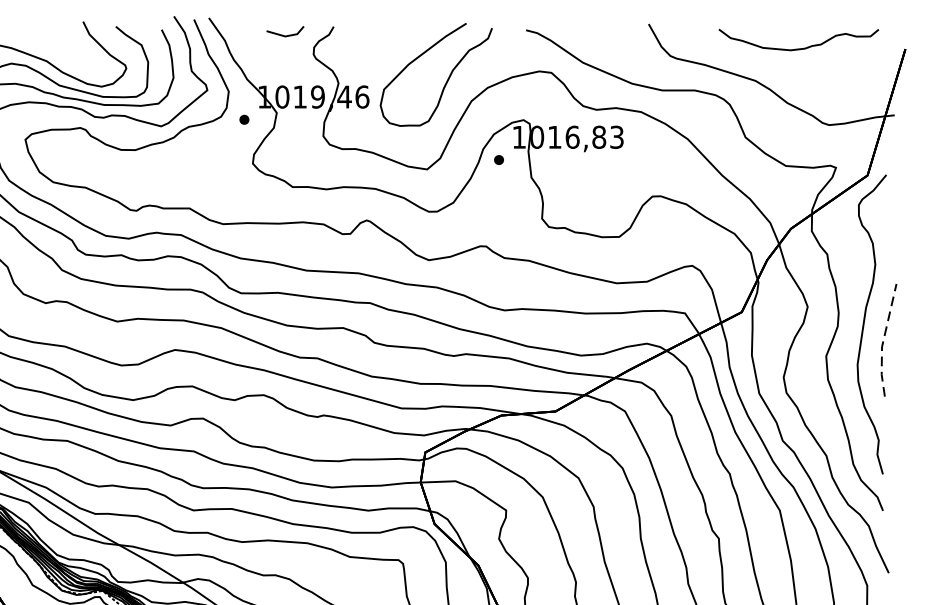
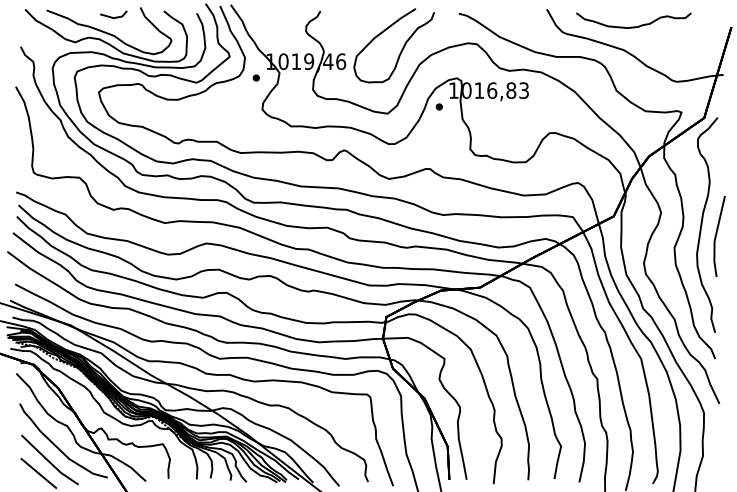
line: (283, 34) -> (112, 16), moved
curve: (798, 48) -> (633, 26), moved
line: (883, 340) -> (715, 236), dashed -> solid

